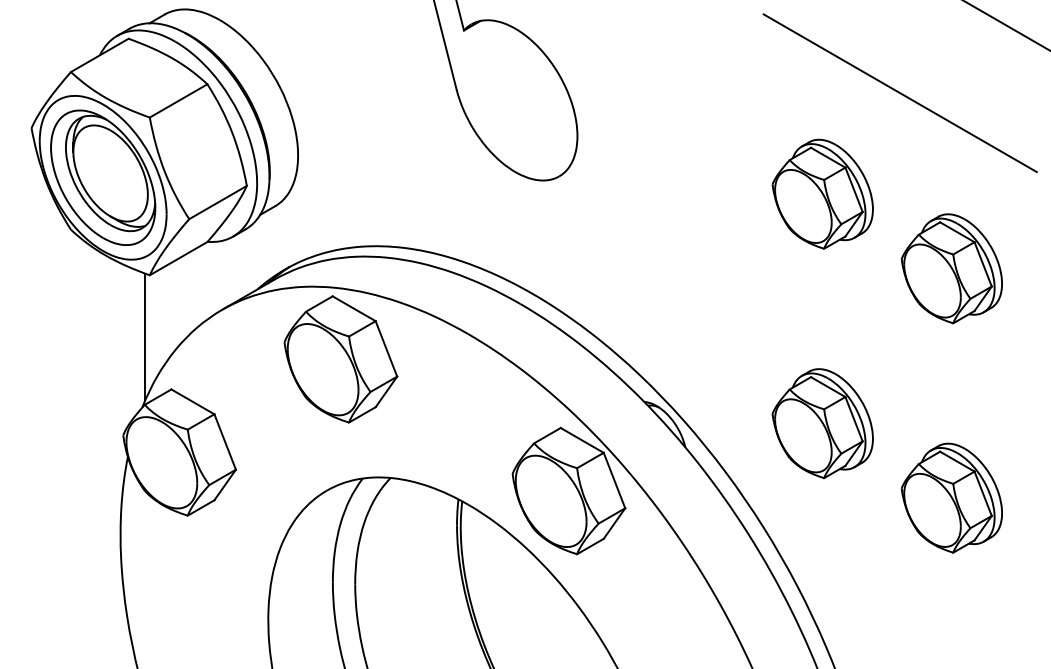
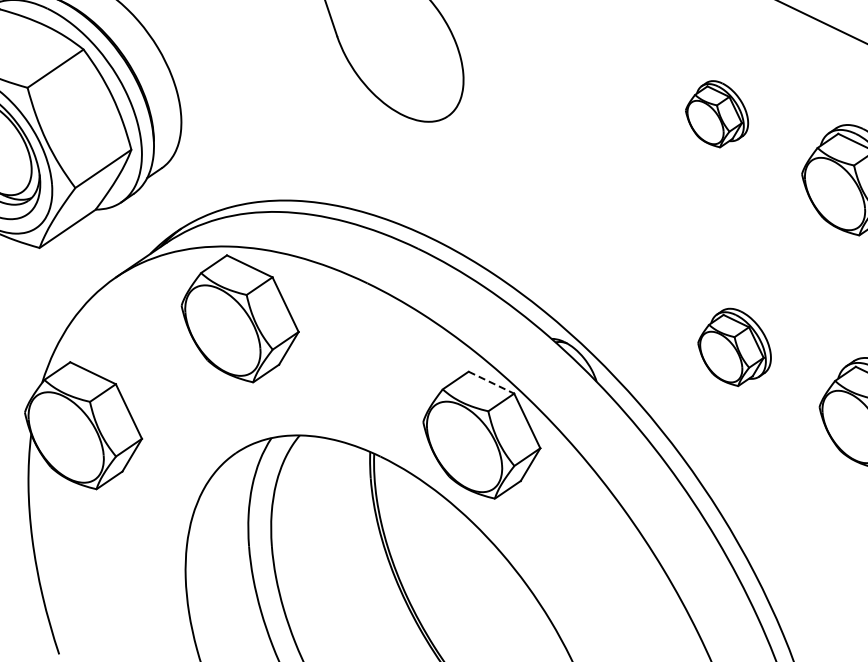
part: (822, 193) -> (716, 113), size x0.6
line: (145, 336) -> (39, 310), removed
part: (822, 423) -> (734, 347), size x0.7
line: (582, 440) -> (491, 382), solid -> dashed

